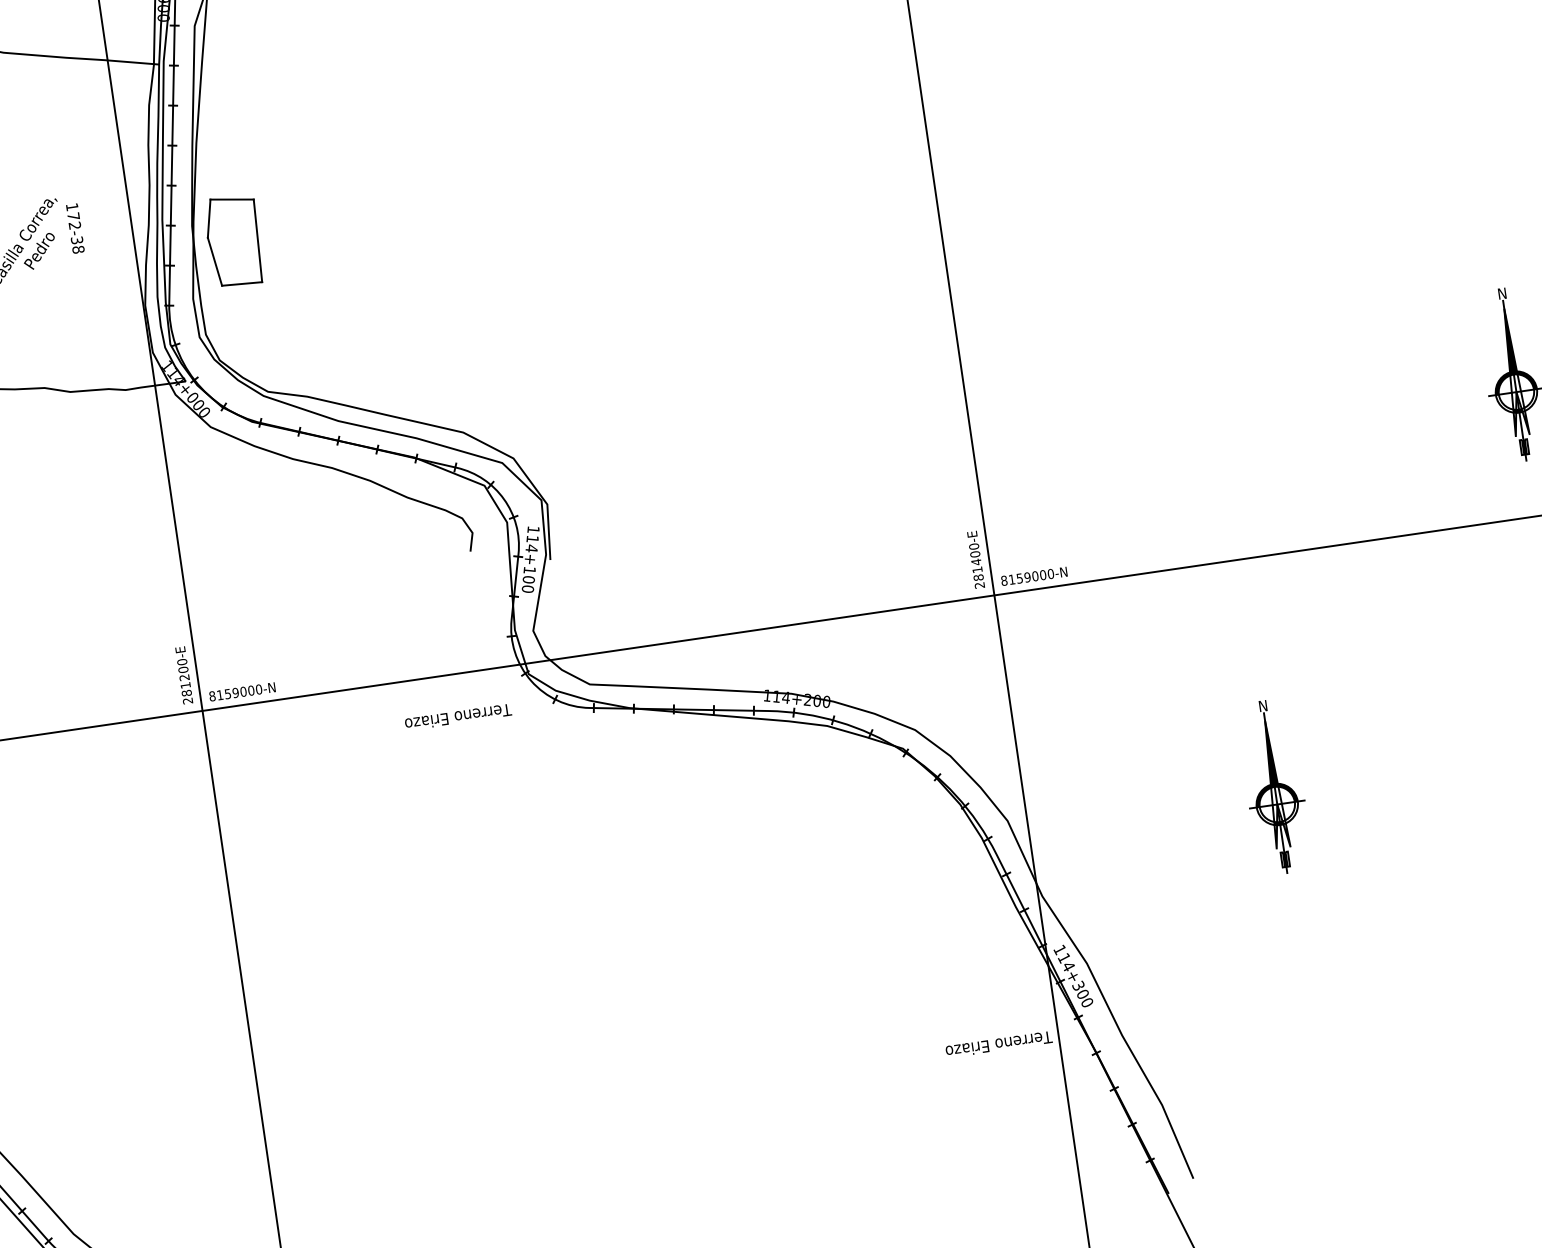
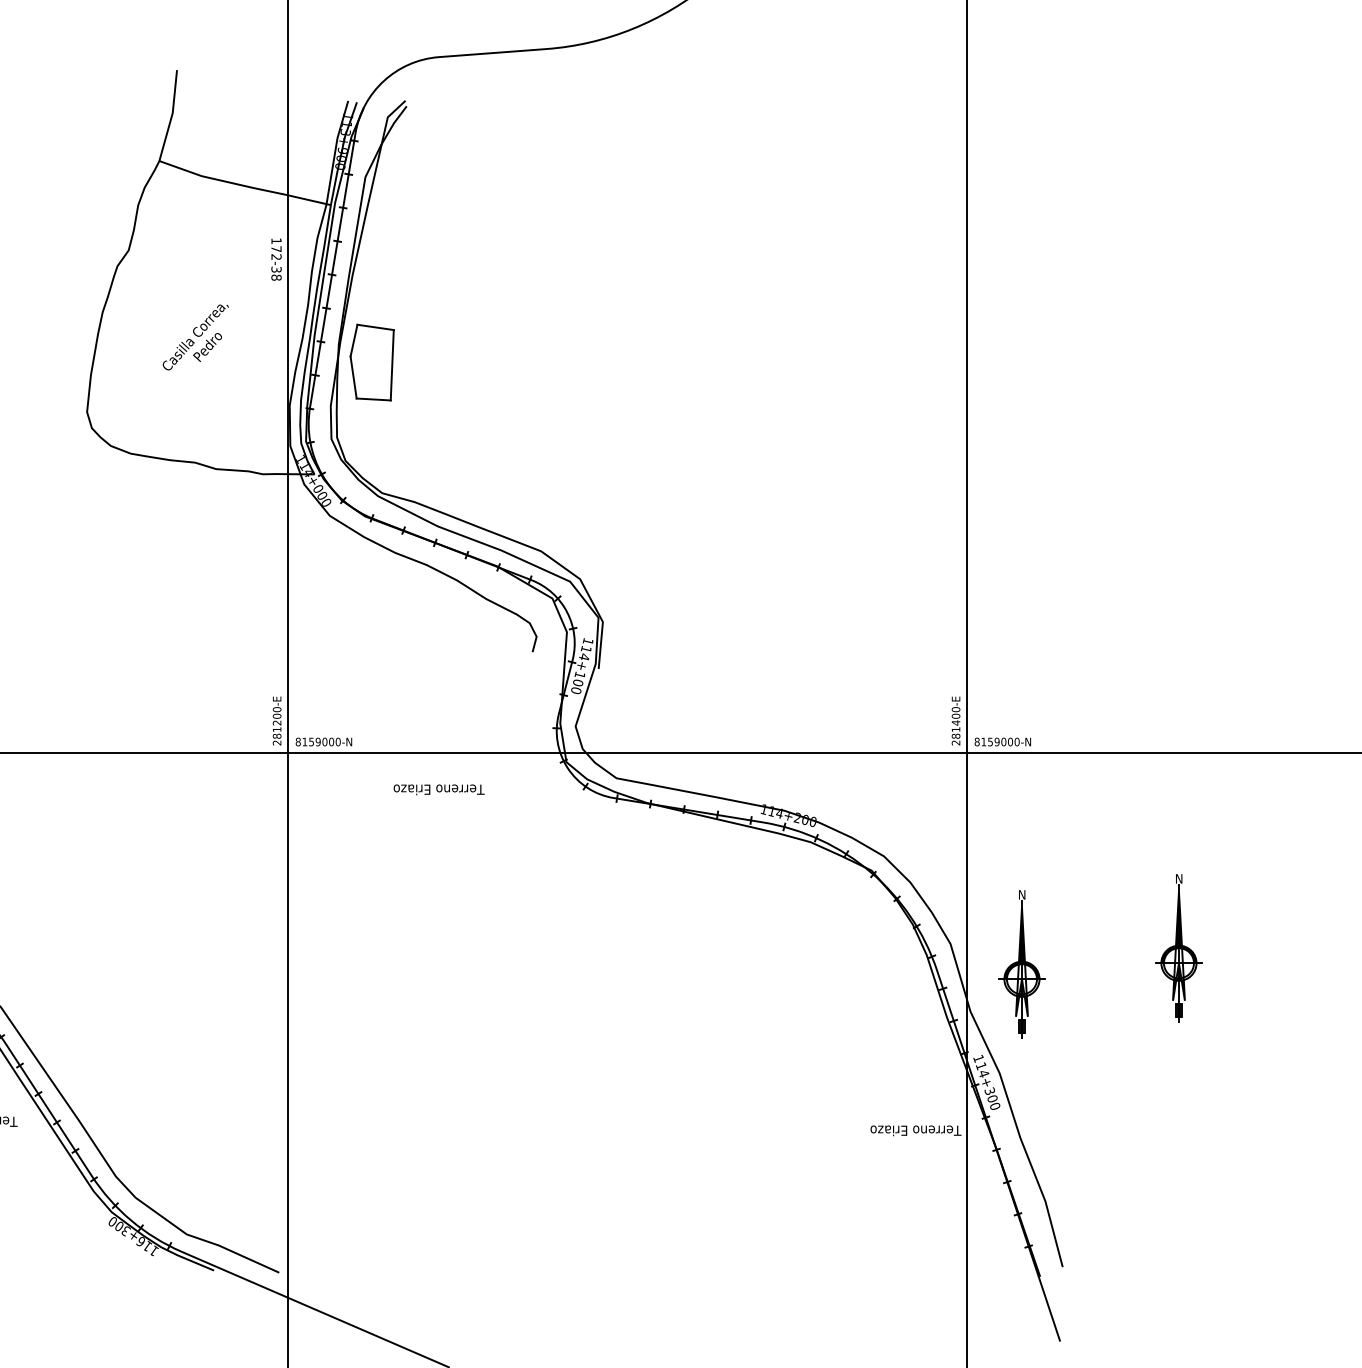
text: (75, 228) -> (276, 259), moved
text: (457, 717) -> (438, 789), moved
part: (1093, 832) -> (1021, 964), added

